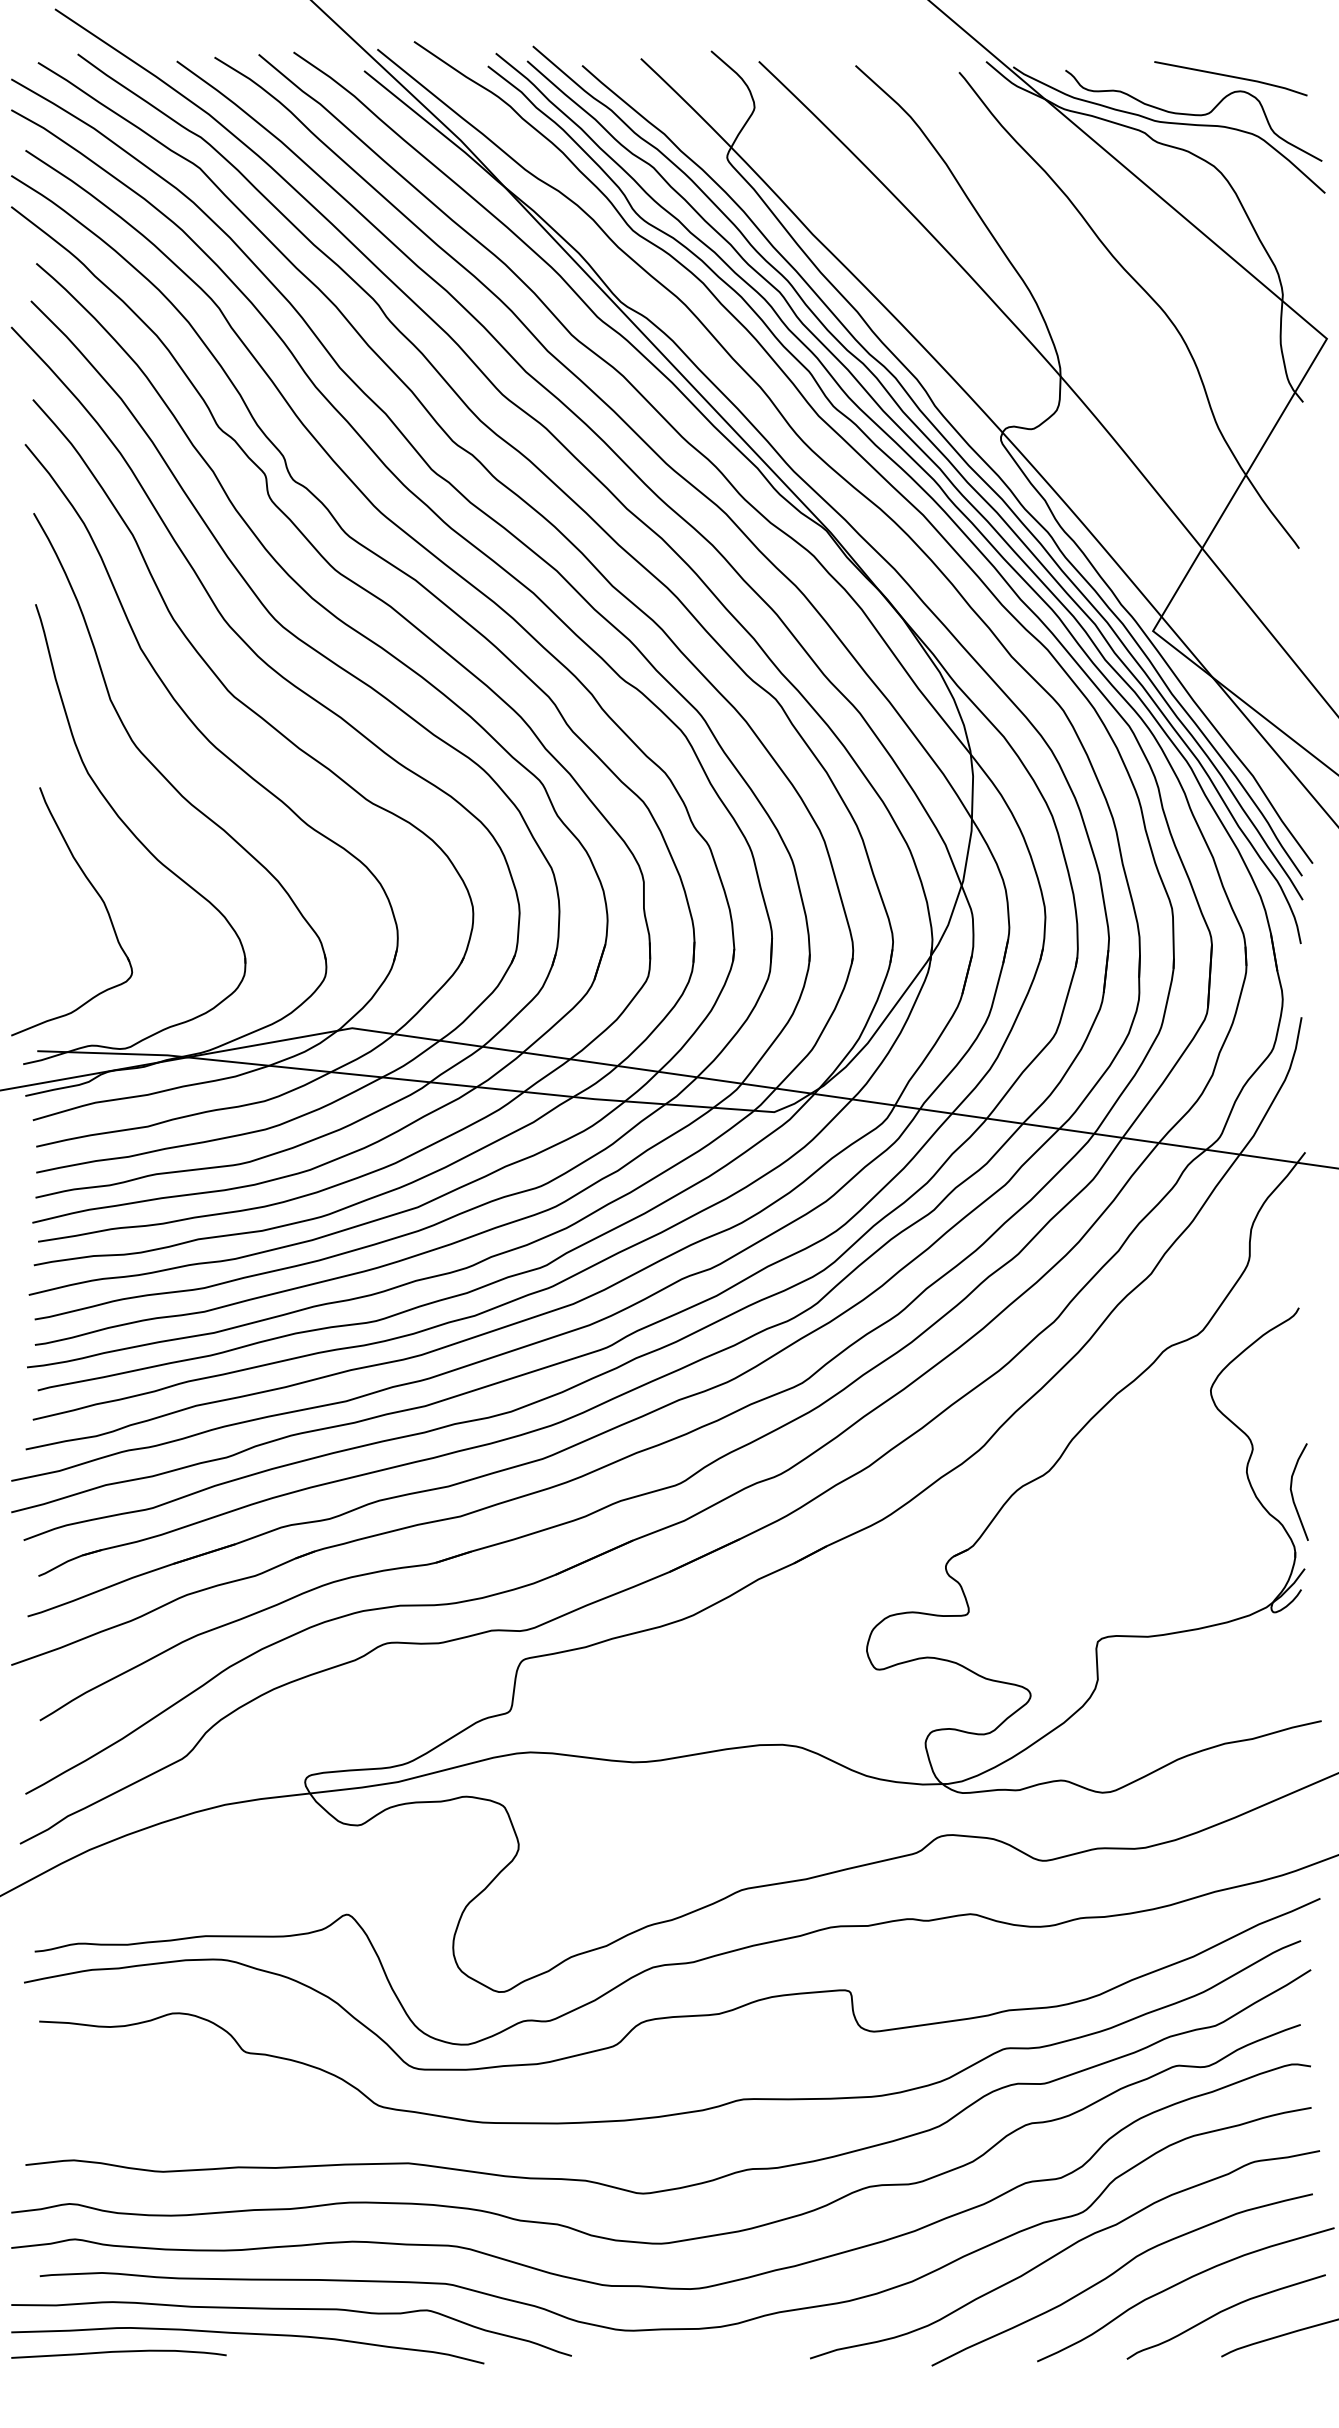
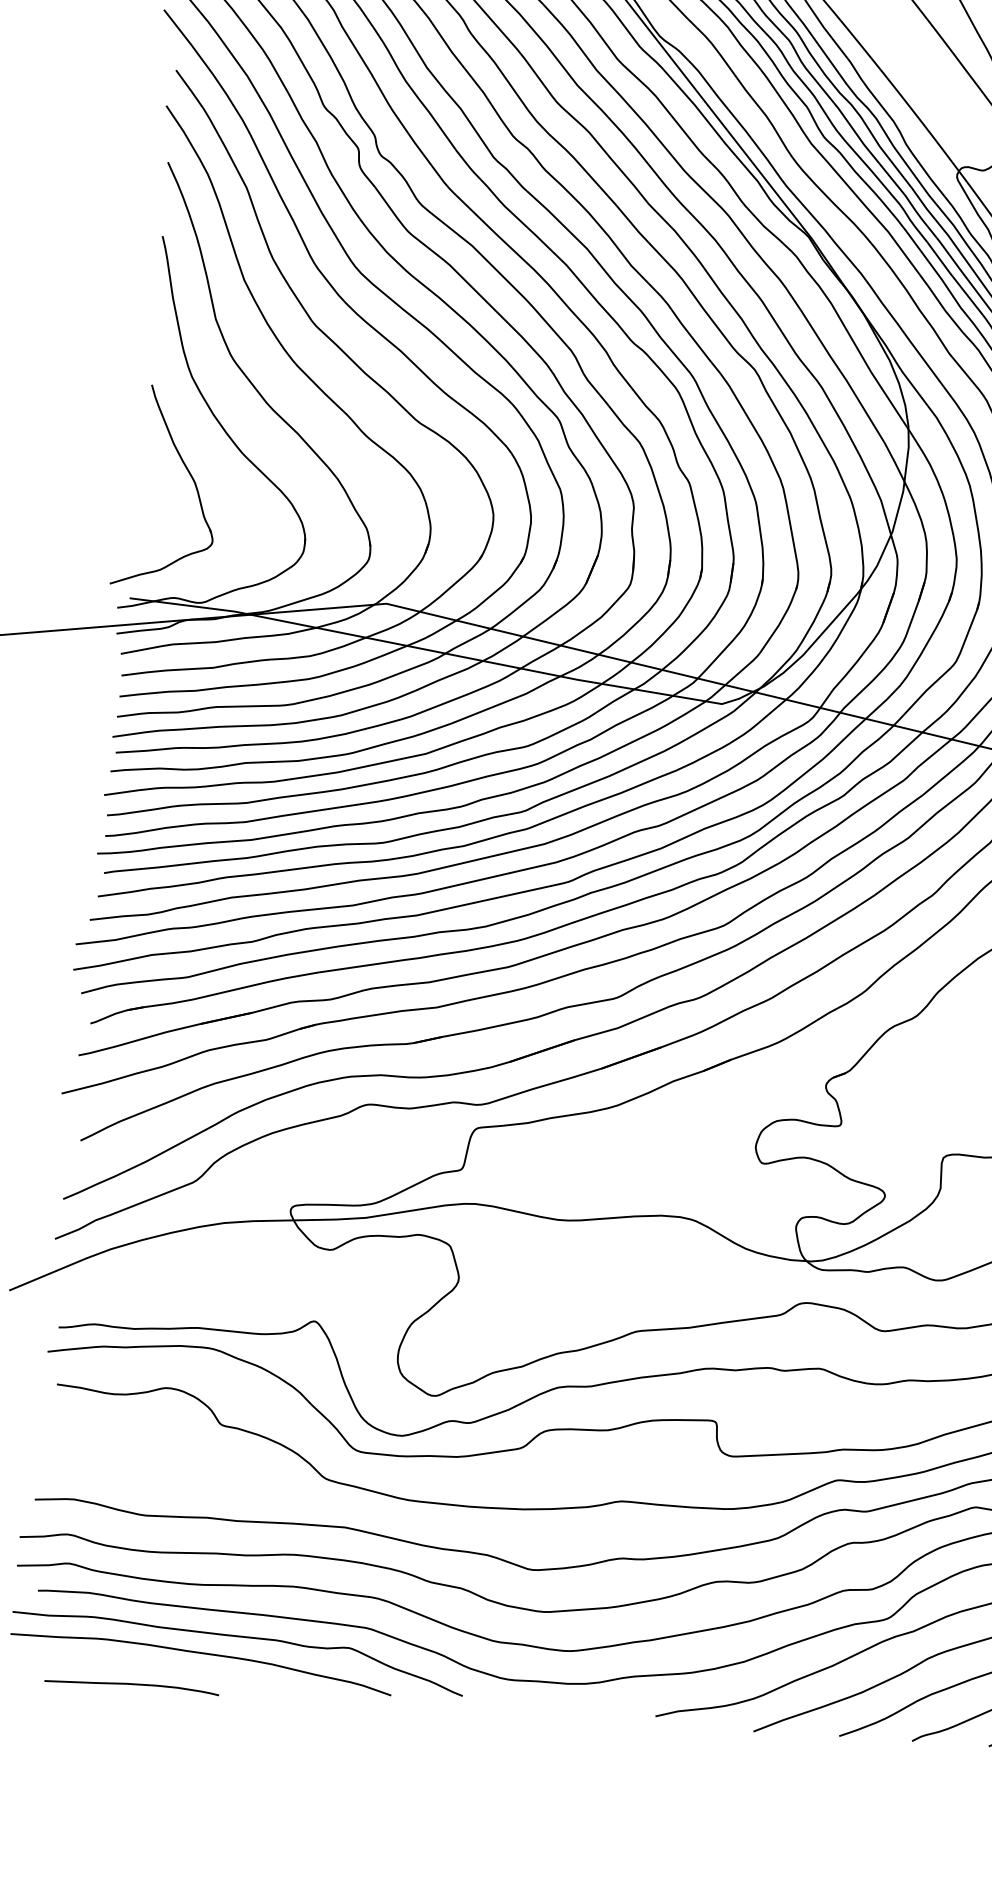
curve: (118, 2352) -> (131, 1684), moved

